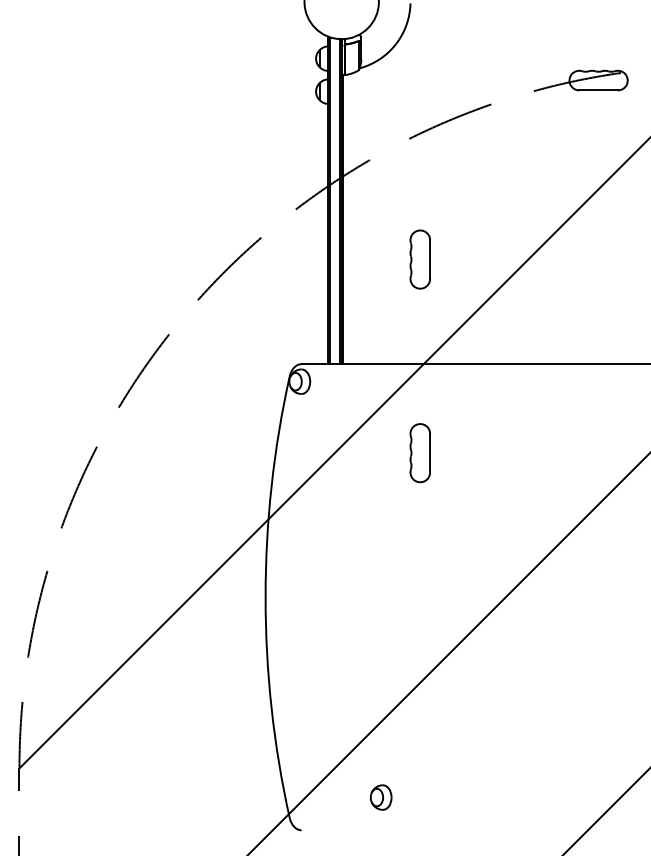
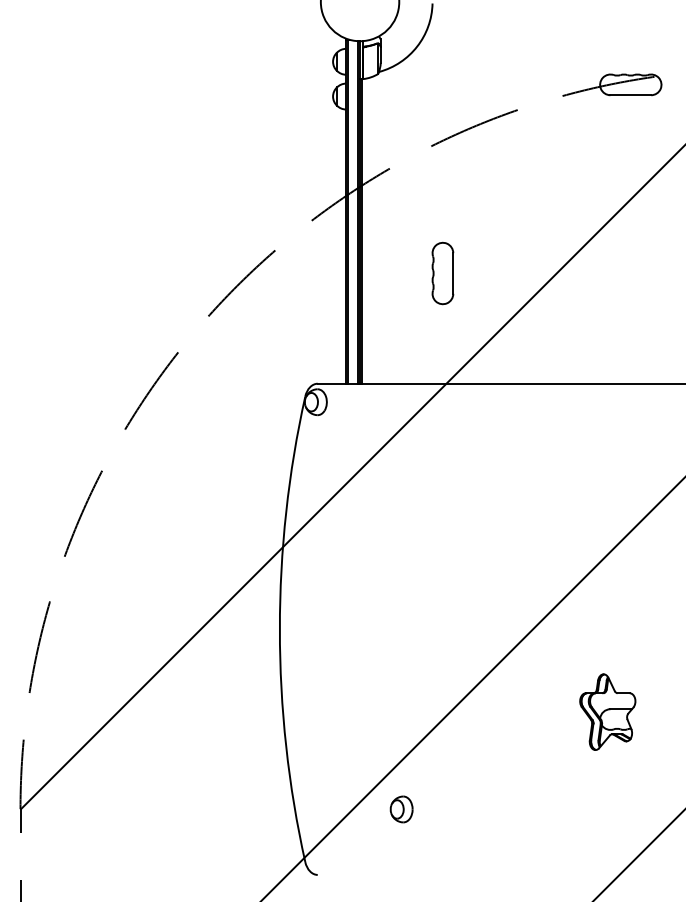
part: (419, 453) -> (442, 477), removed
part: (576, 675) -> (607, 711), added
part: (381, 797) -> (401, 809), moved

